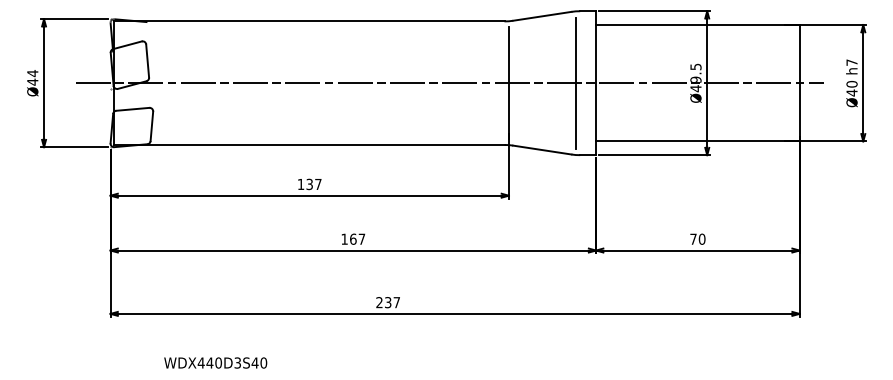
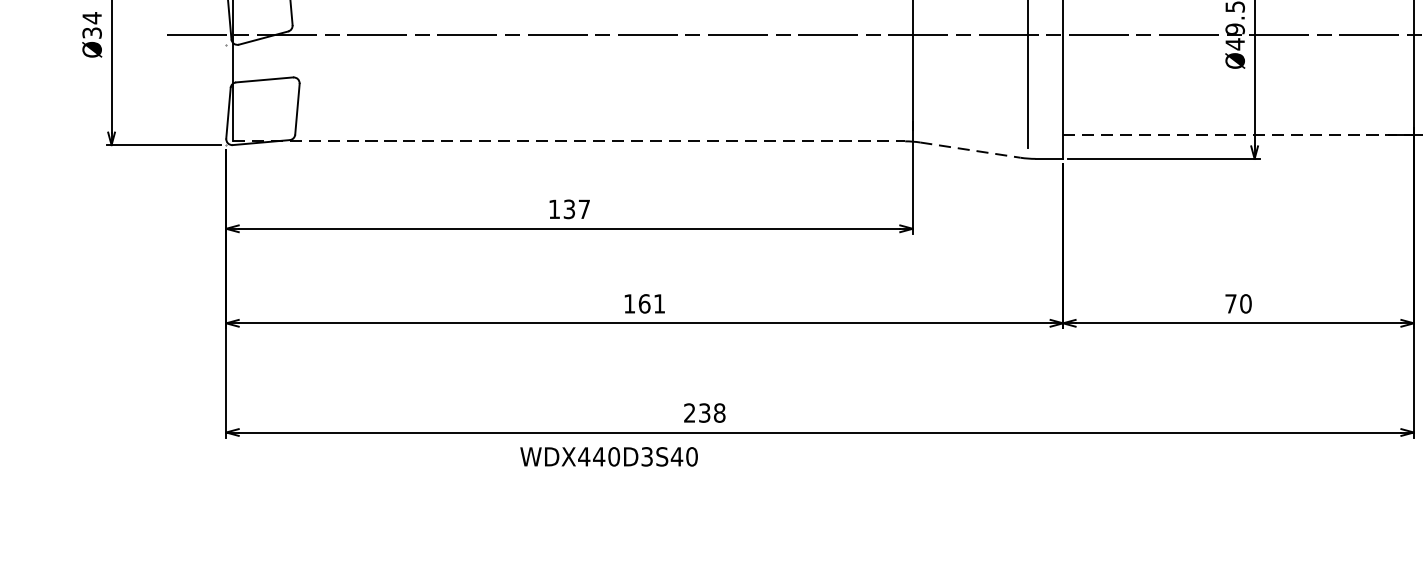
text: (32, 81) -> (91, 31), Ø44 -> Ø34
line: (697, 141) -> (1237, 135), solid -> dashed
line: (309, 144) -> (569, 140), solid -> dashed
line: (542, 150) -> (970, 150), solid -> dashed
text: (361, 238) -> (658, 302), 167 -> 161
text: (396, 302) -> (719, 412), 237 -> 238
text: (215, 362) -> (608, 455), moved

